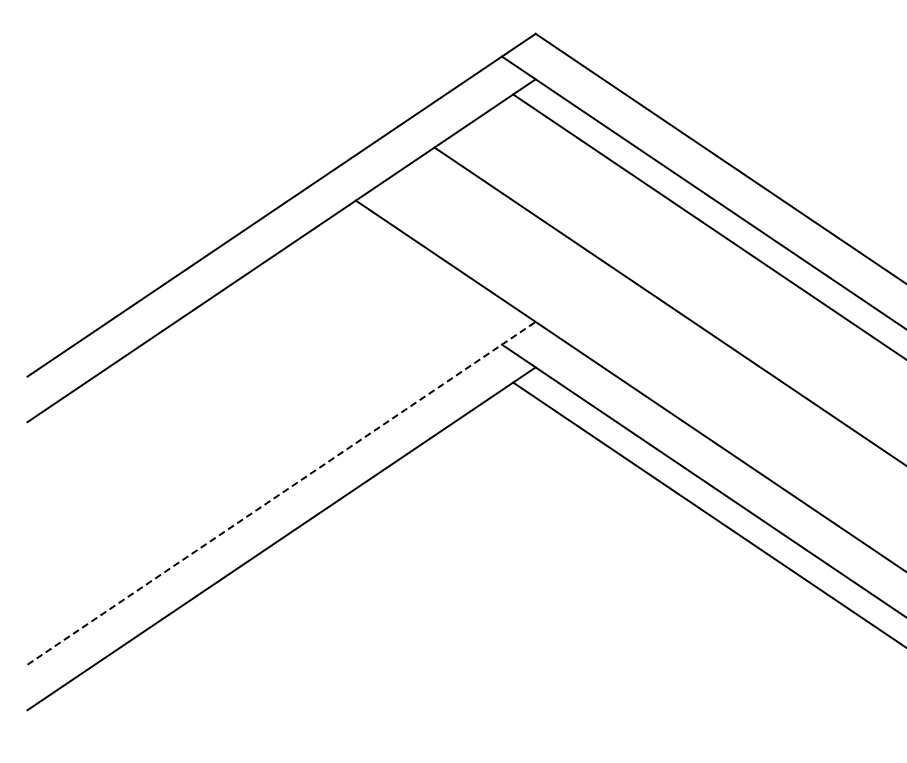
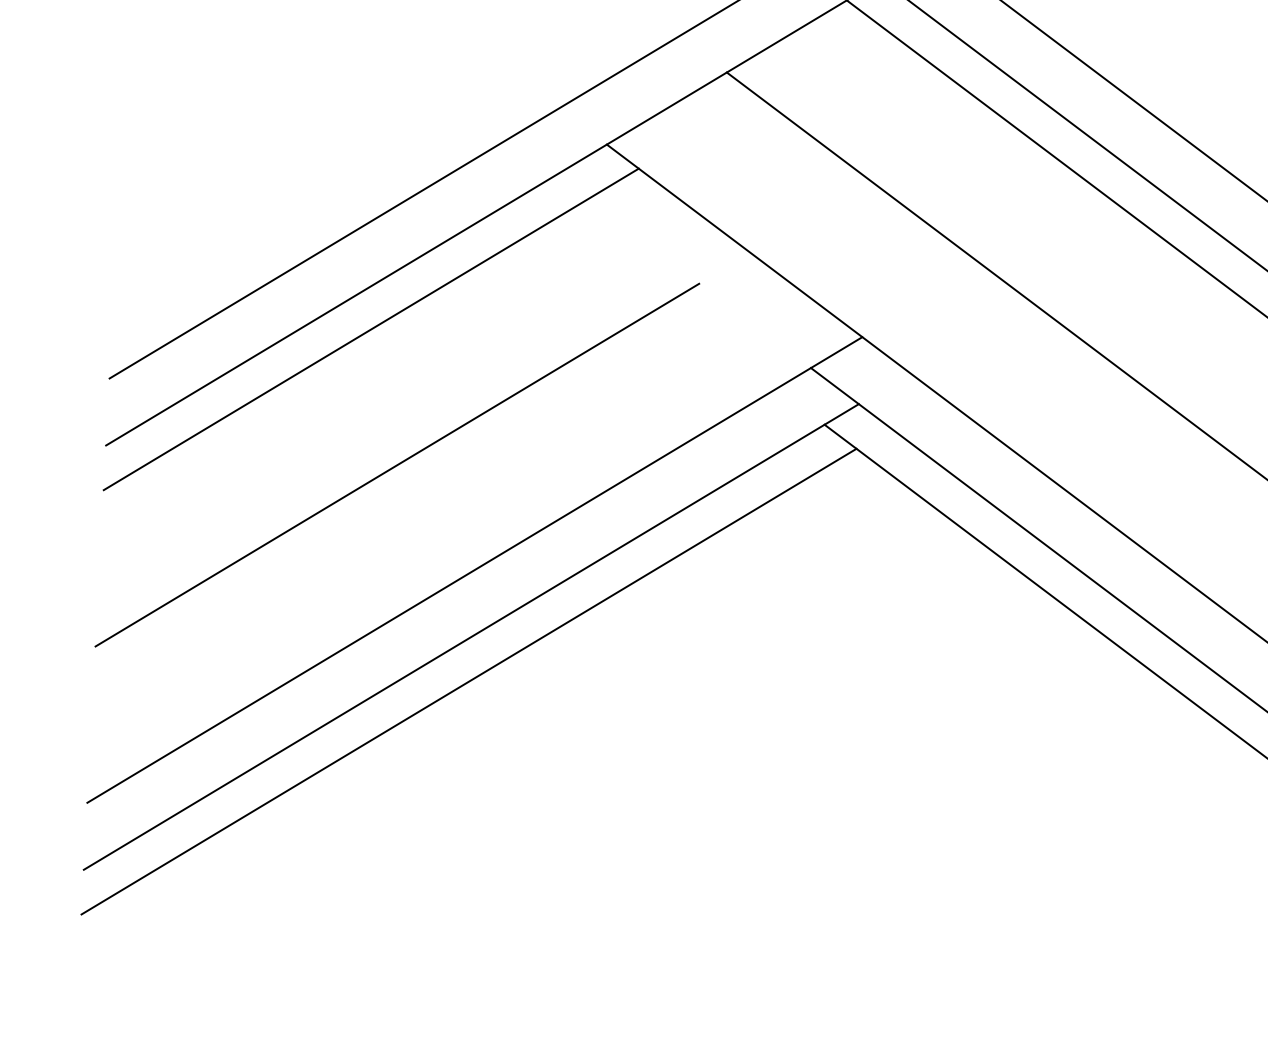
line: (202, 333) -> (370, 328), added
line: (225, 424) -> (397, 464), added
line: (281, 493) -> (474, 570), dashed -> solid
line: (281, 568) -> (468, 680), added

